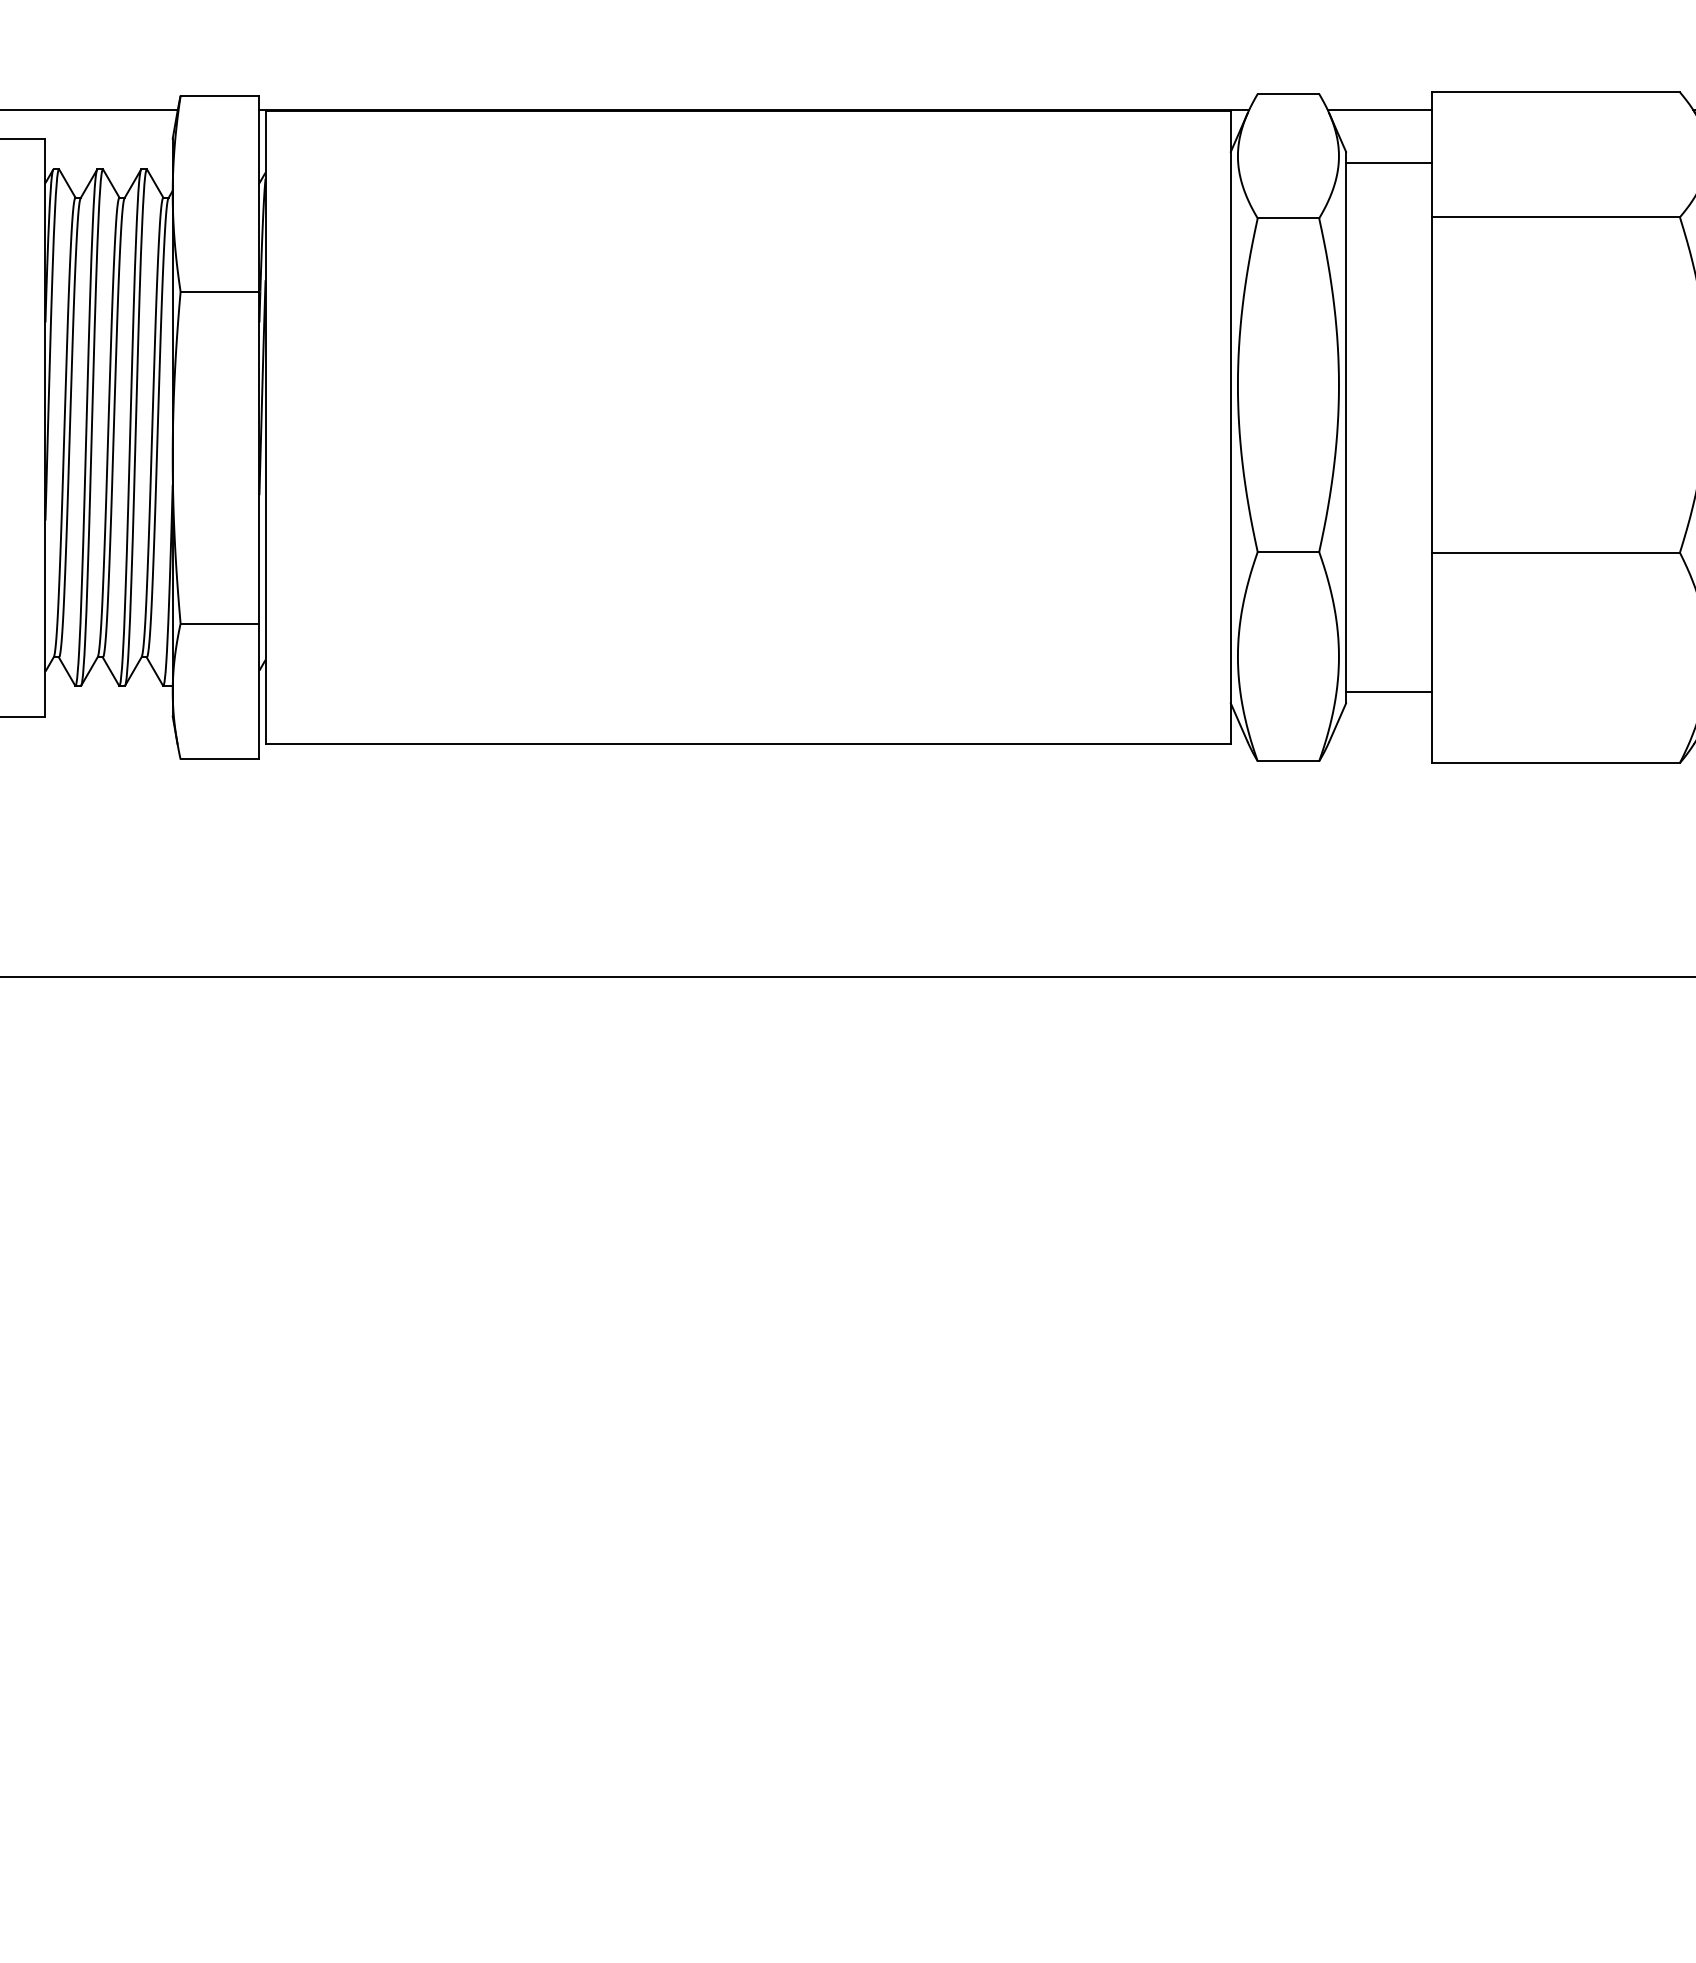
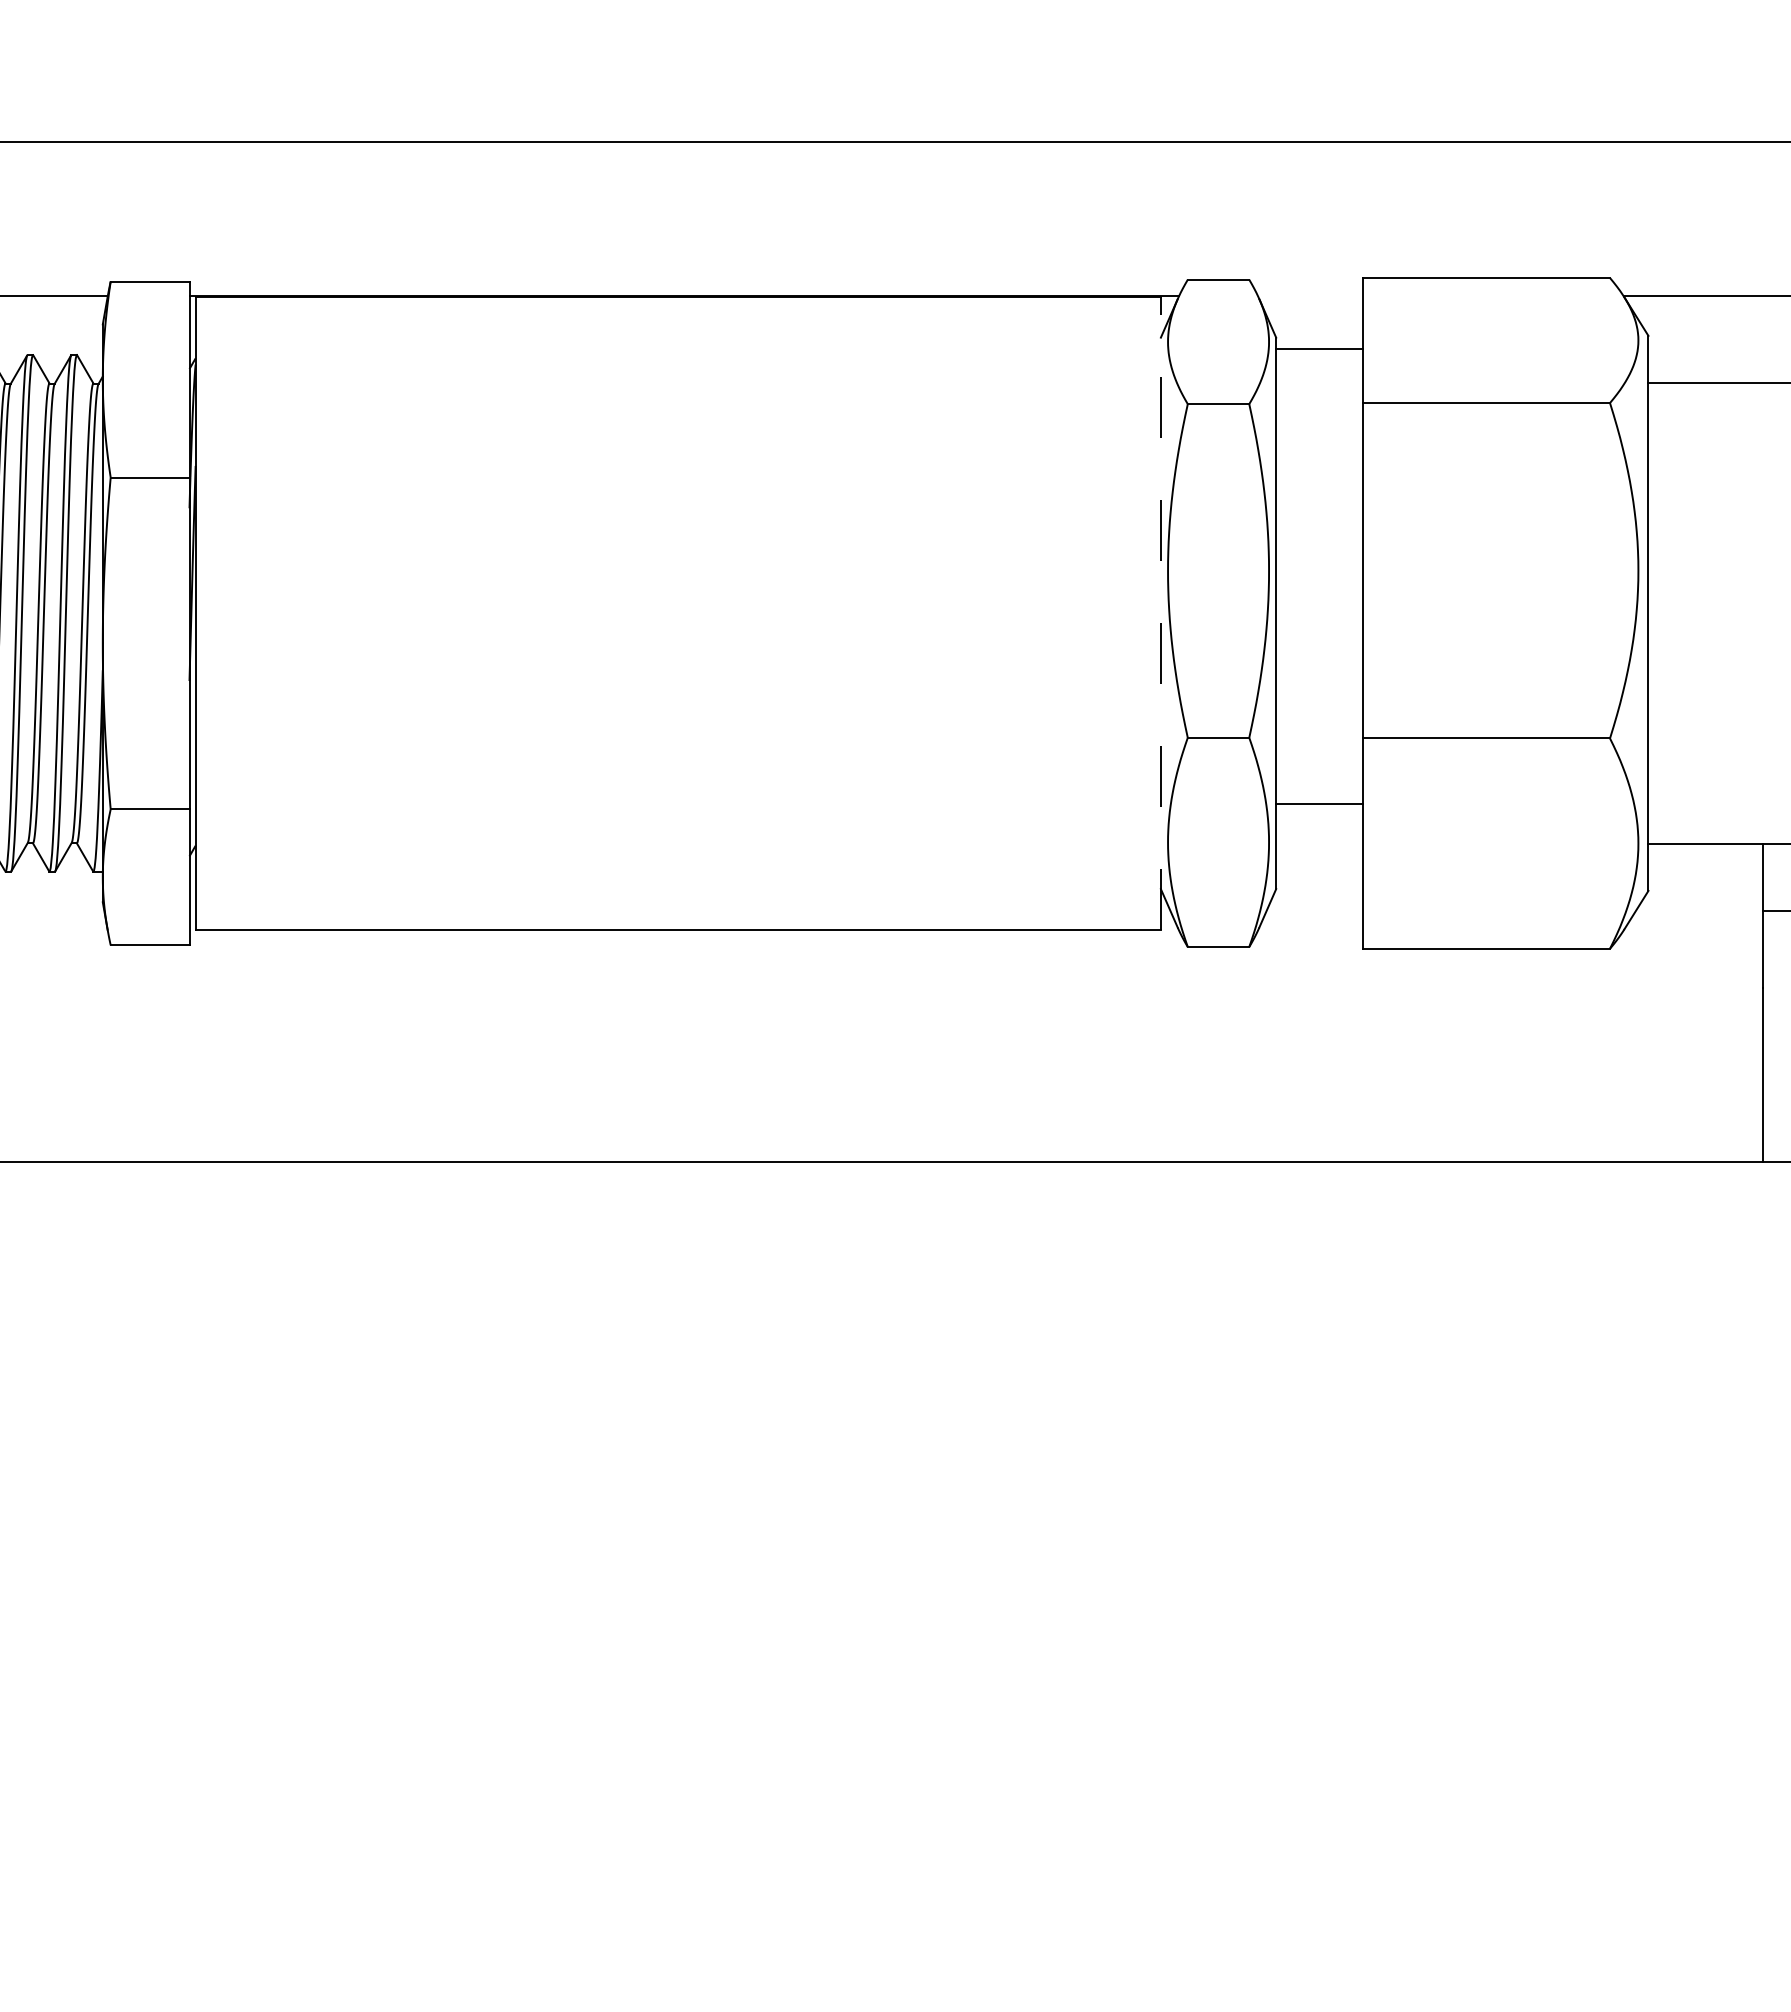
line: (1379, 110) -> (1309, 296), removed
line: (1230, 427) -> (1160, 613), solid -> dashed
line: (1389, 691) -> (1319, 803), moved

